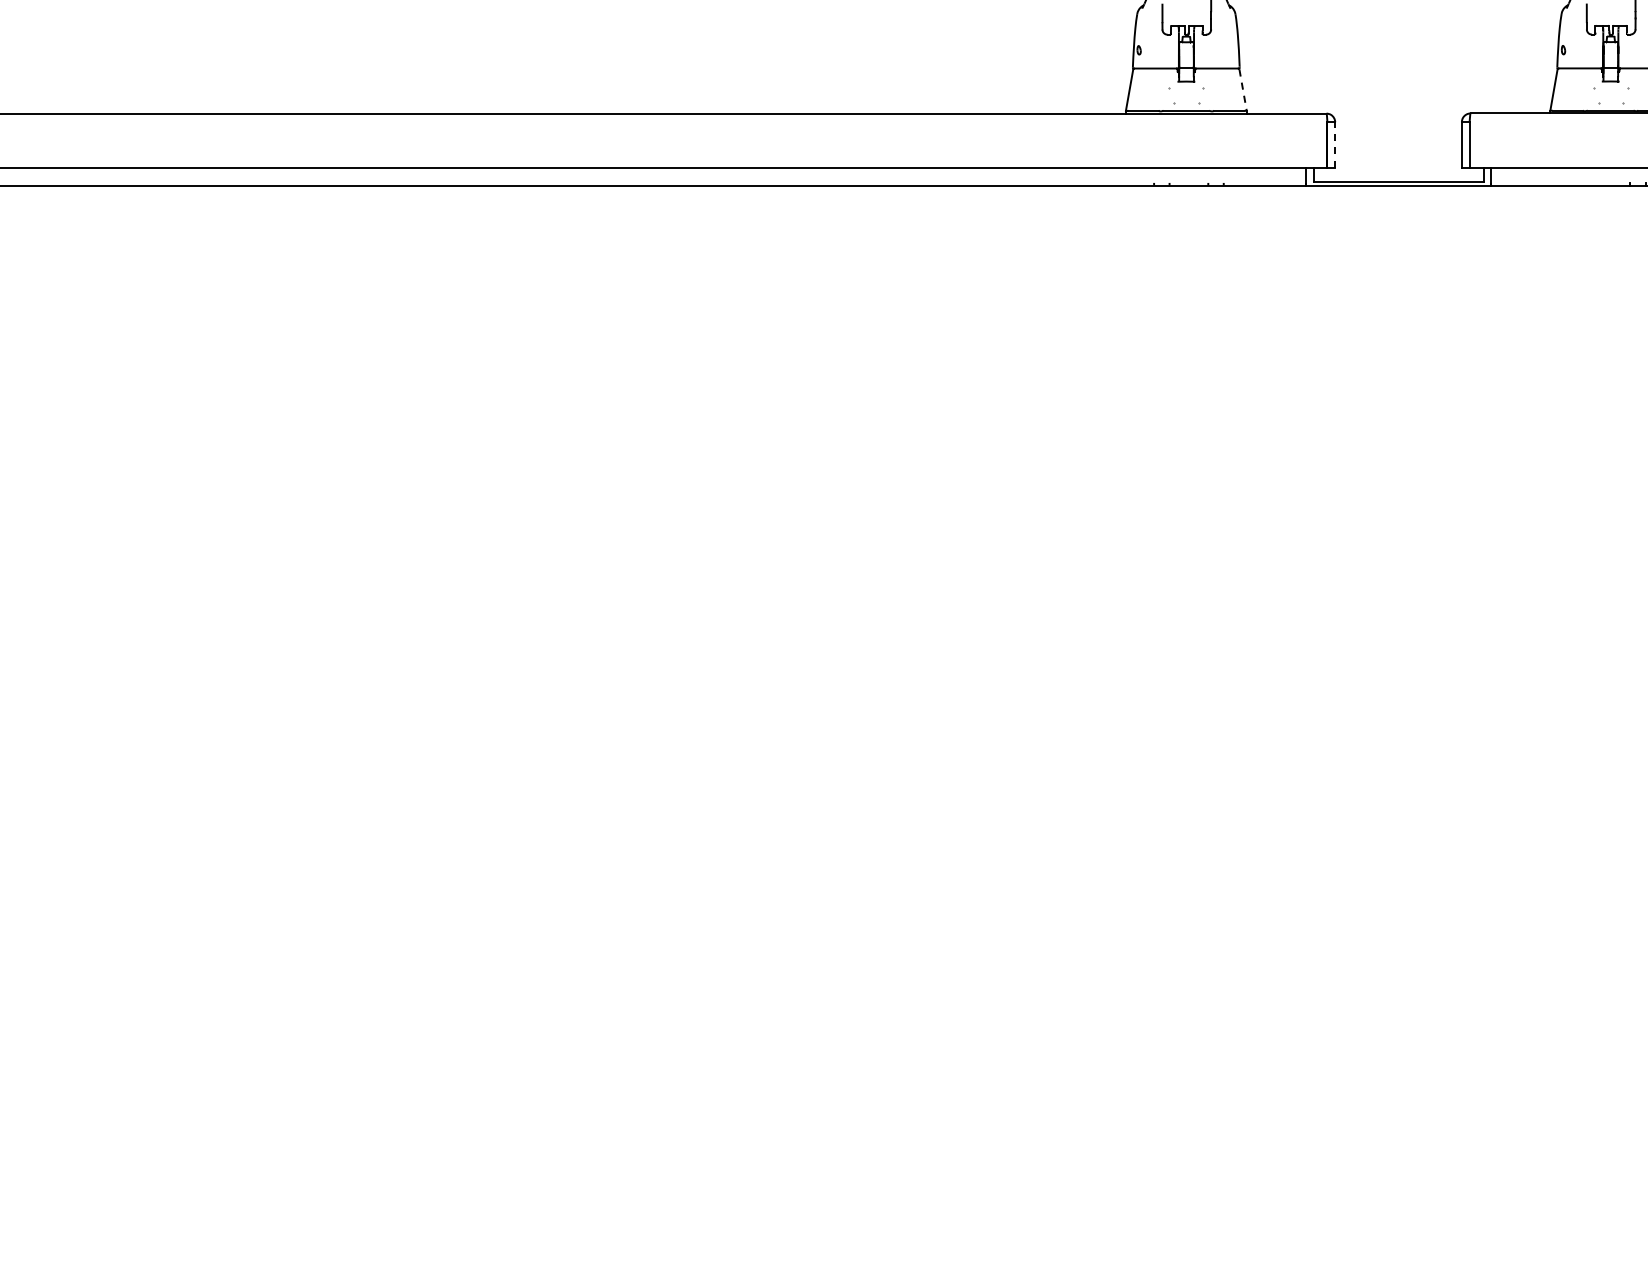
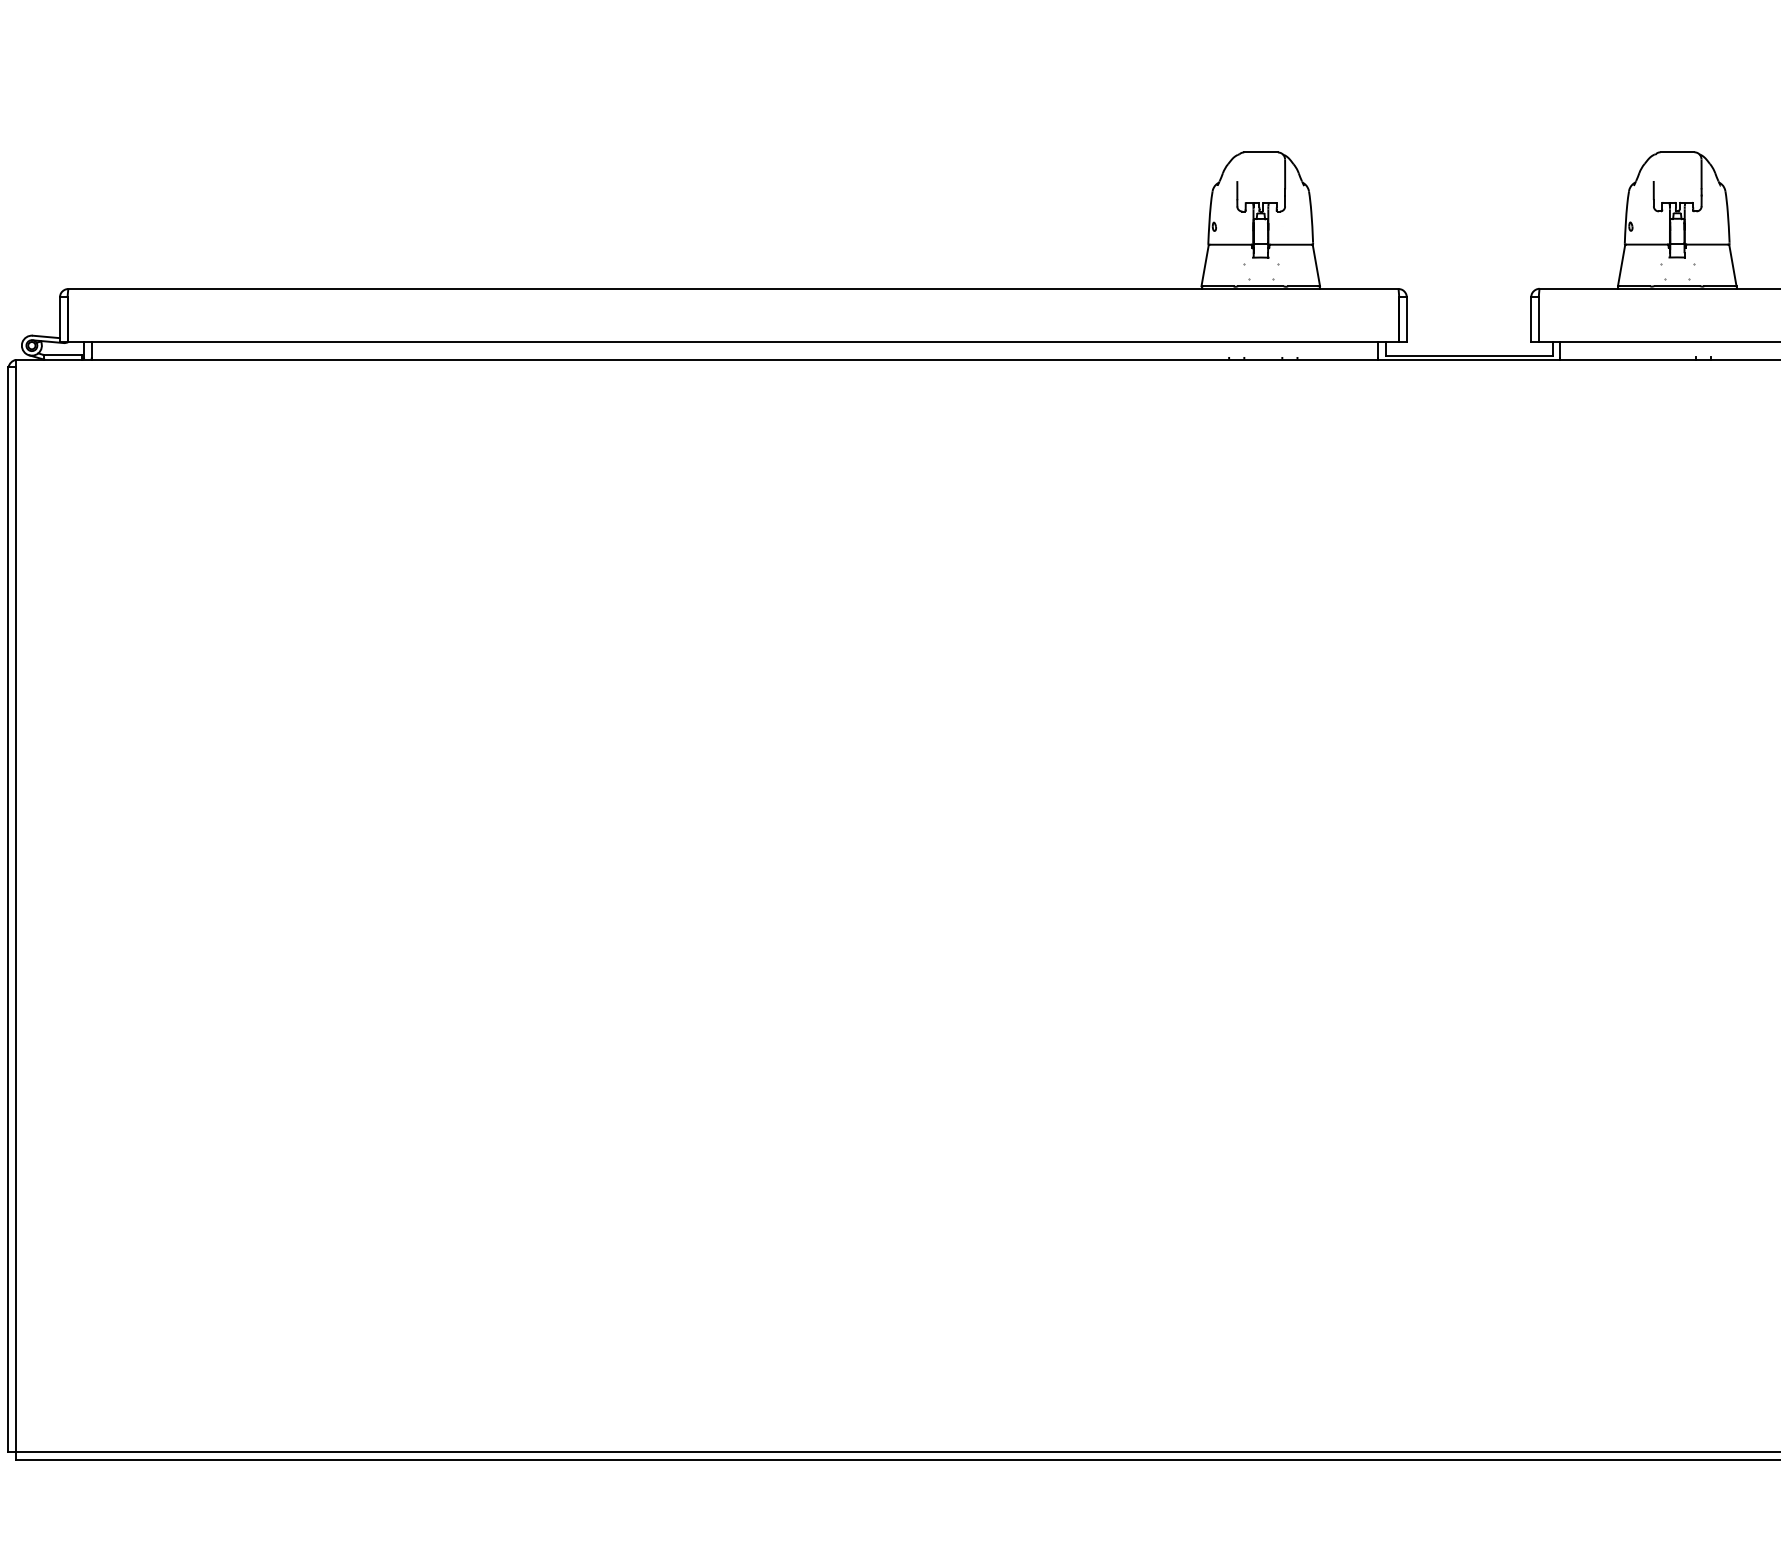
line: (1243, 89) -> (1316, 265), dashed -> solid
line: (1334, 144) -> (1406, 319), dashed -> solid

